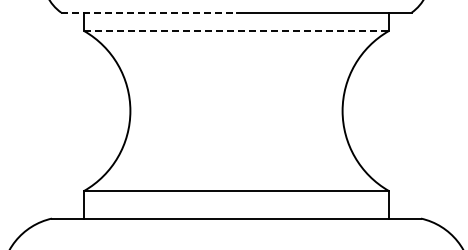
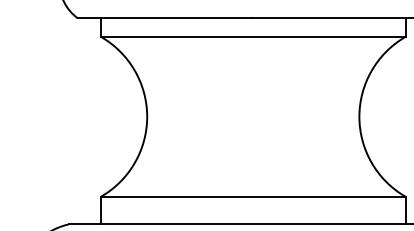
line: (148, 12) -> (165, 18), dashed -> solid
line: (237, 31) -> (254, 37), dashed -> solid

